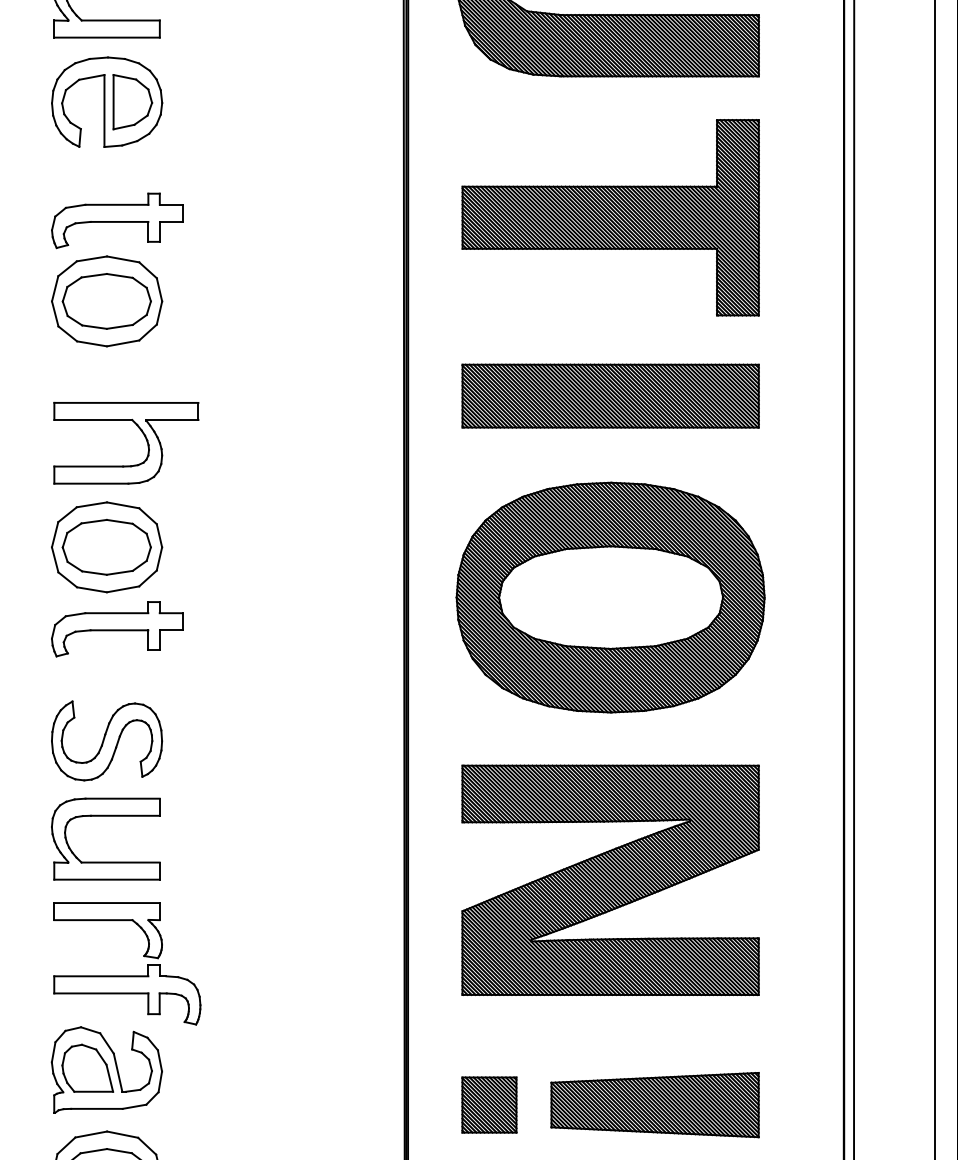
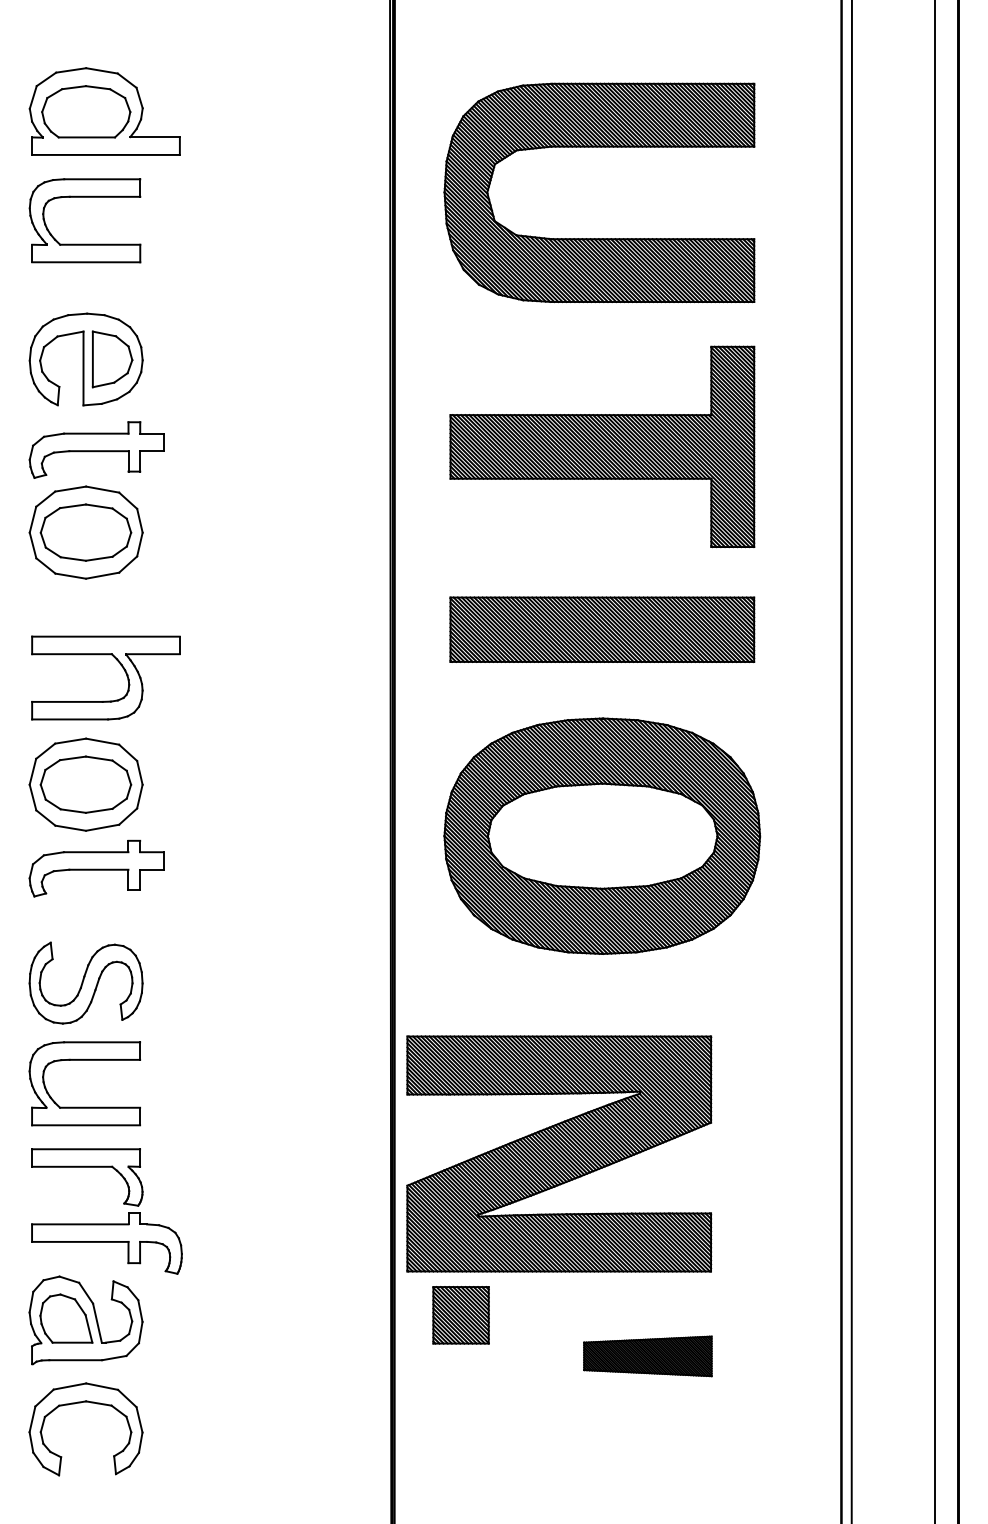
part: (106, 102) -> (85, 359), moved
part: (610, 879) -> (559, 1153), moved
part: (488, 1105) -> (460, 1315), moved
part: (654, 1105) -> (647, 1356), size x0.6

